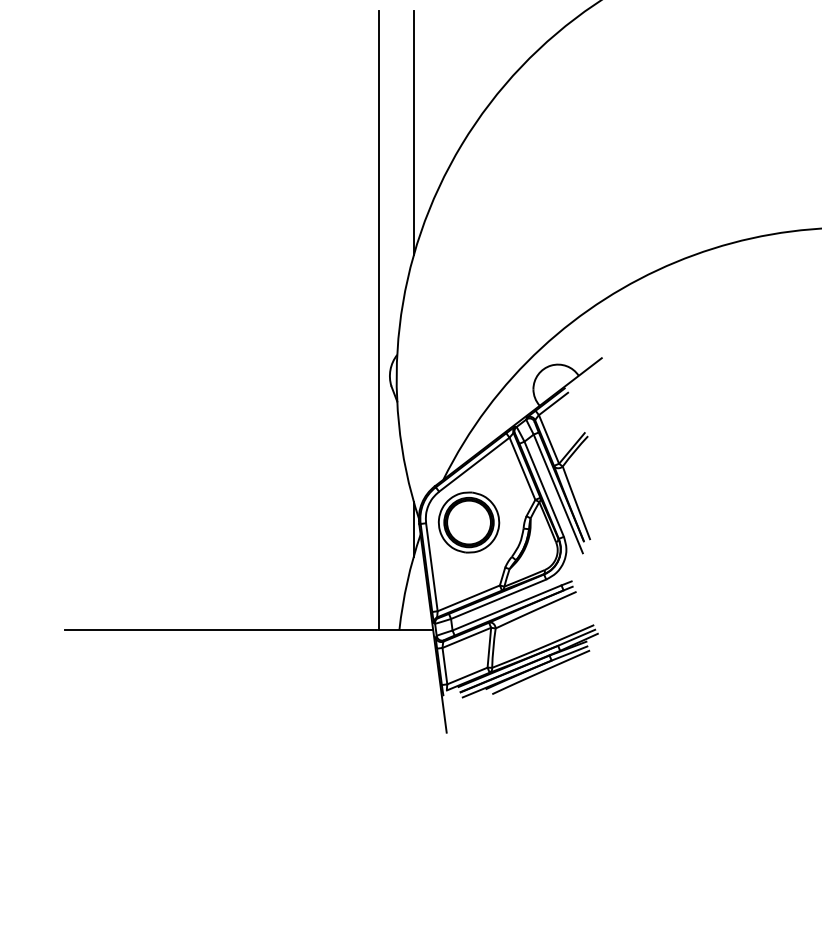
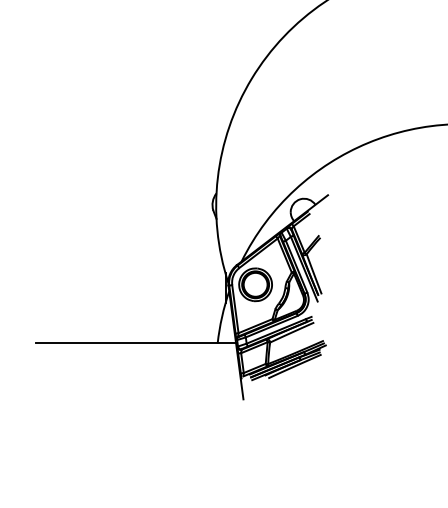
line: (413, 133) -> (225, 72), removed
line: (378, 320) -> (206, 174), removed

